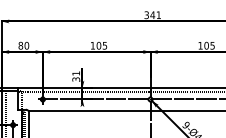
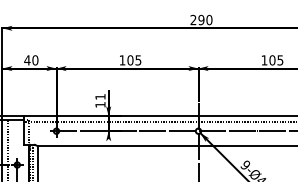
text: (152, 14) -> (201, 19), 341 -> 290
text: (20, 45) -> (27, 60), 80 -> 40
text: (76, 79) -> (100, 104), 31 -> 11

